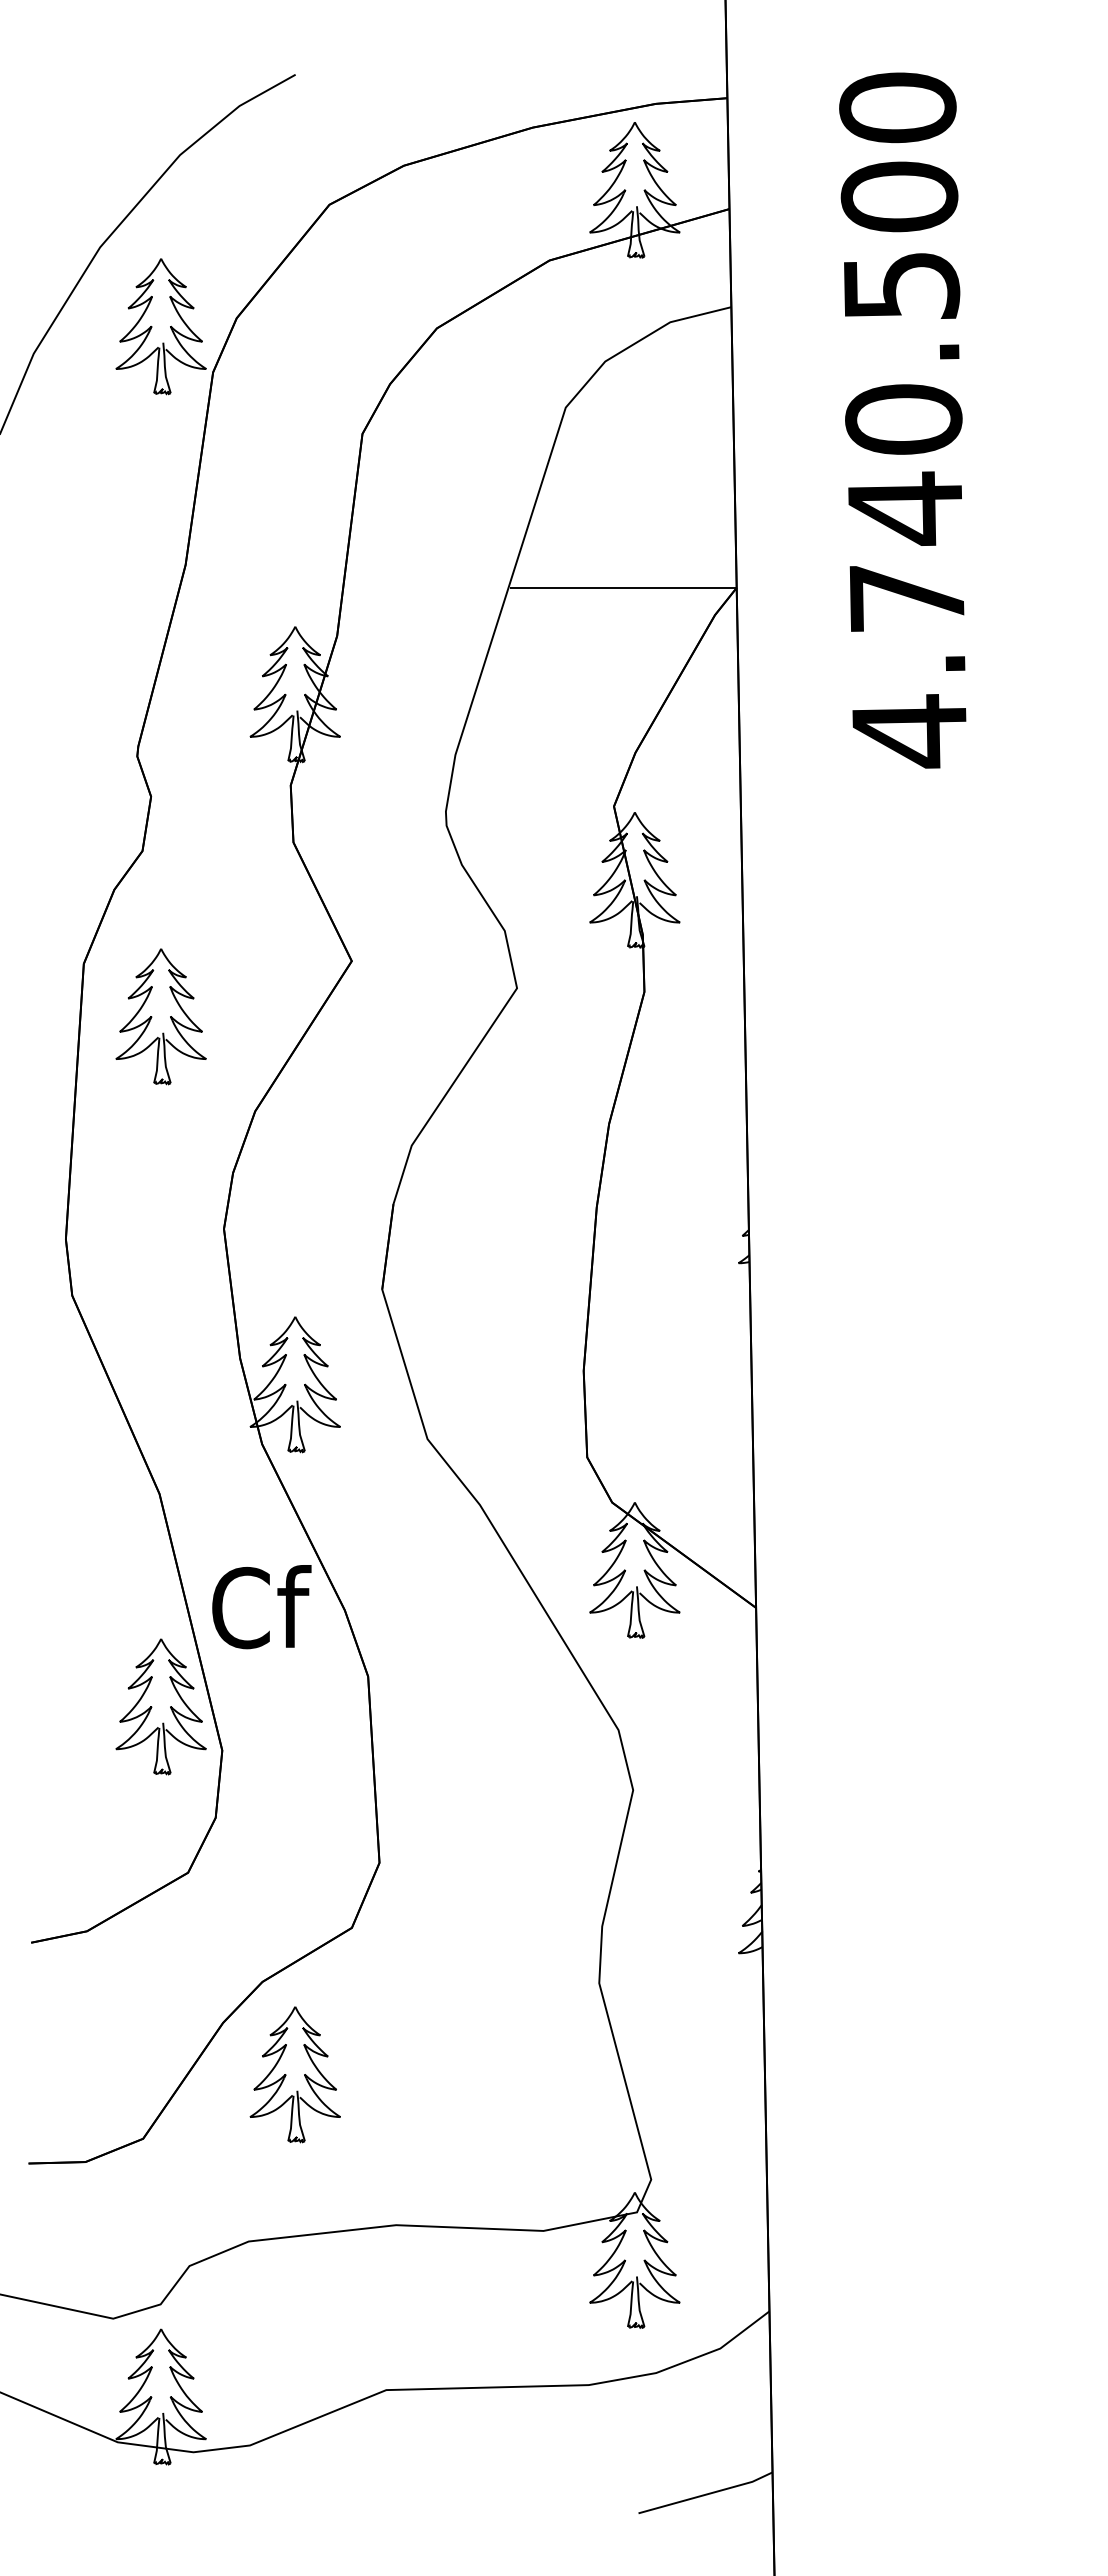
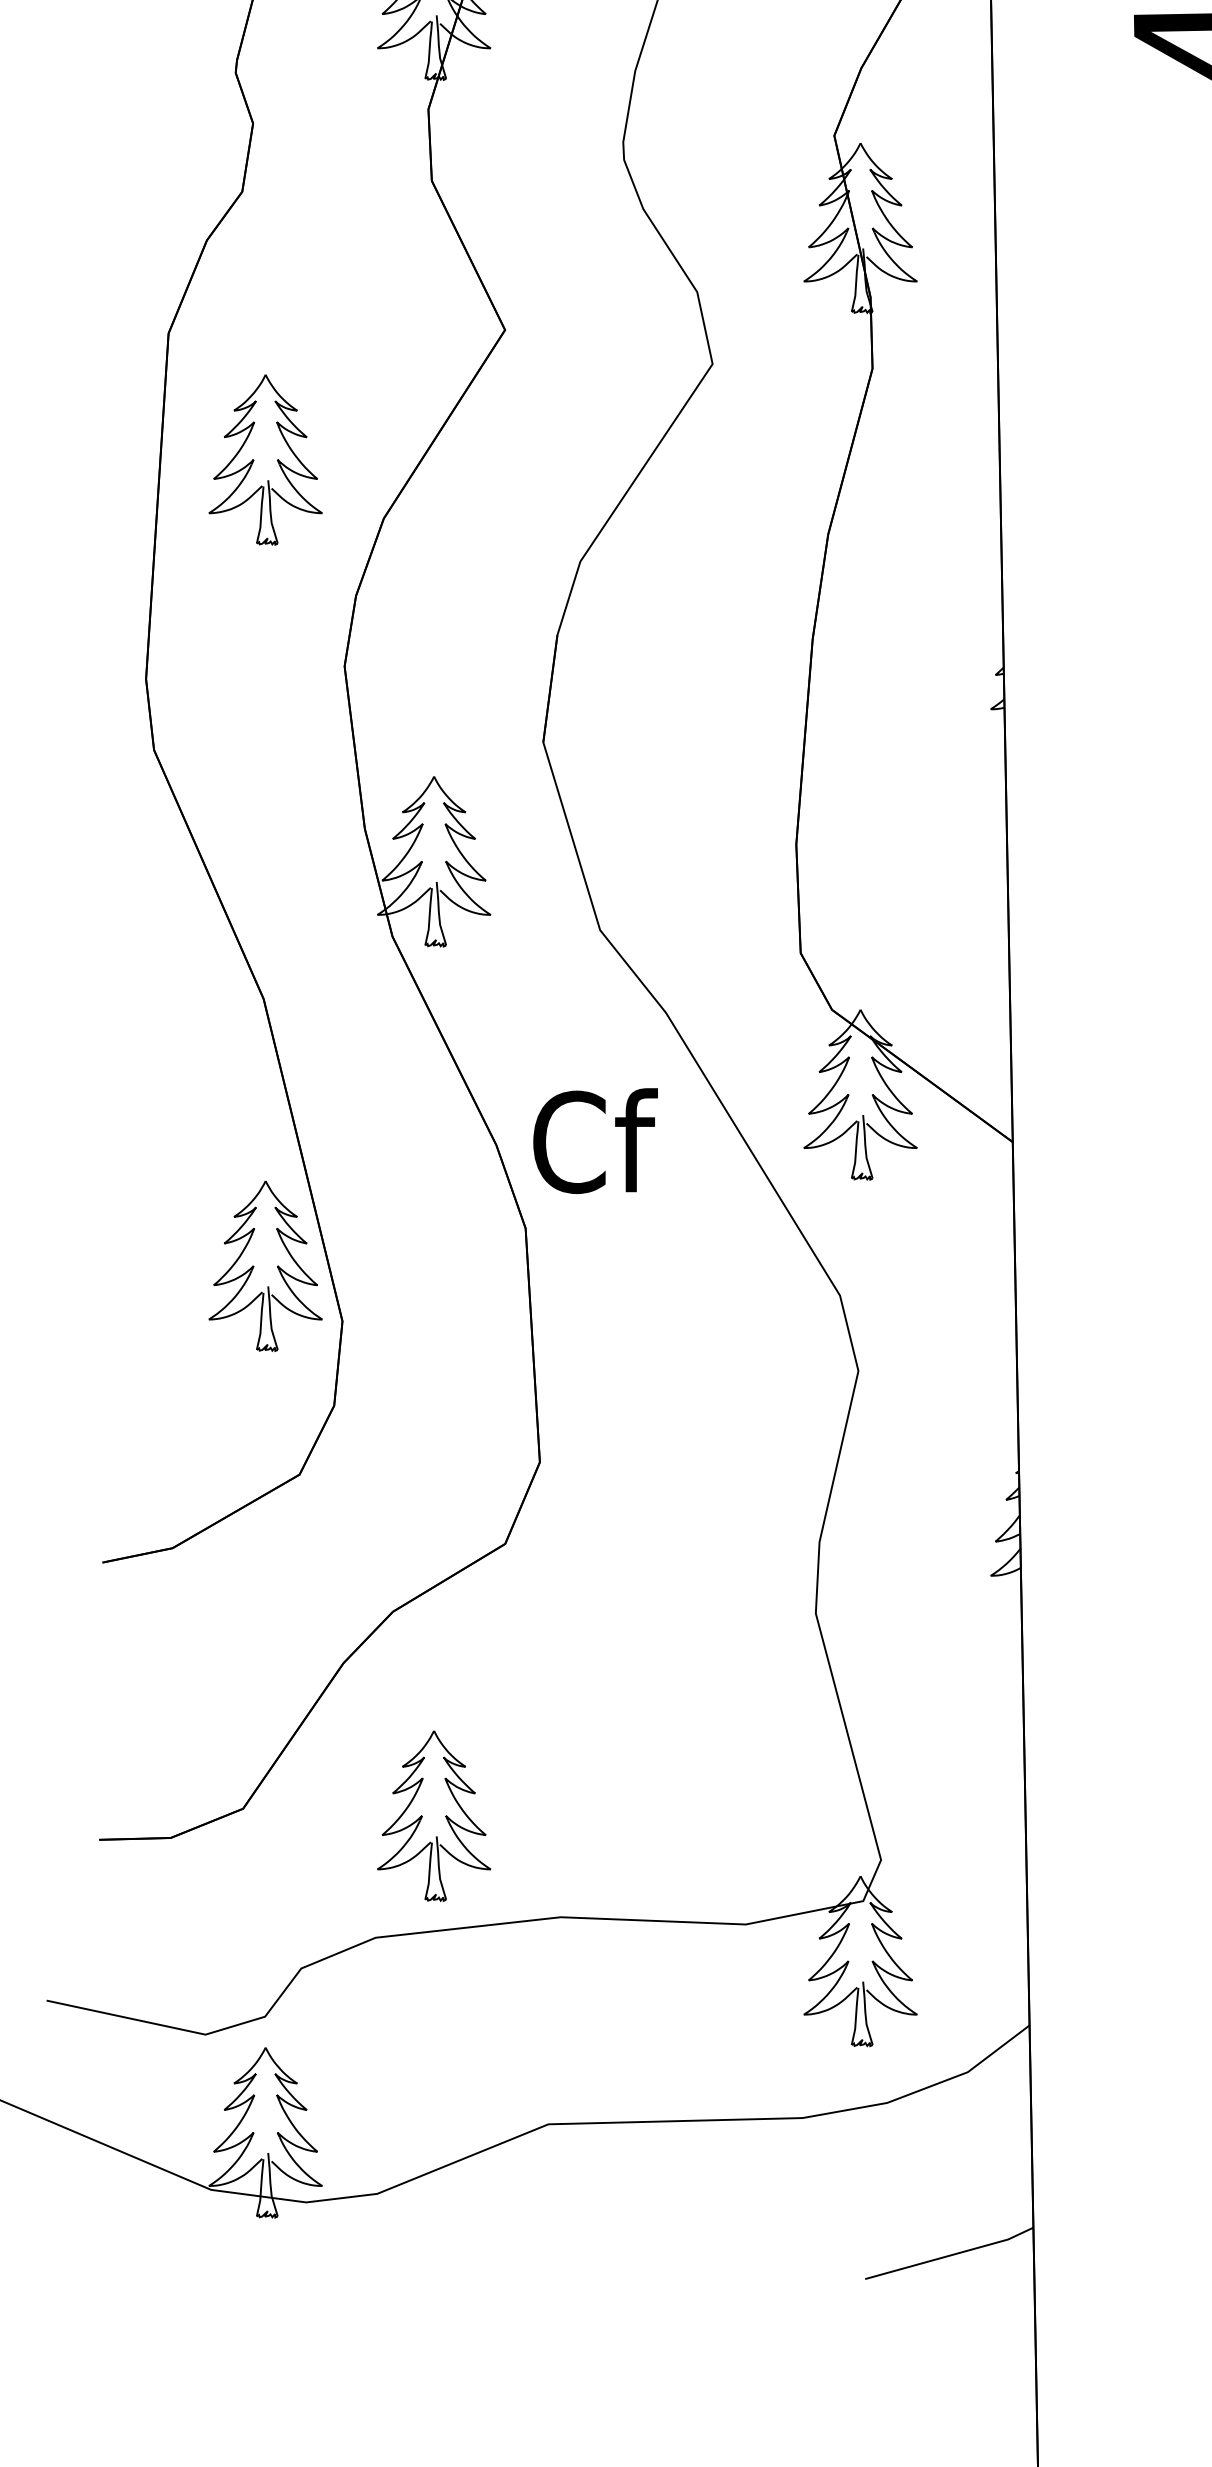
part: (160, 1016) -> (264, 459), moved
text: (261, 1607) -> (595, 1141), moved
part: (294, 2074) -> (433, 1815), moved

